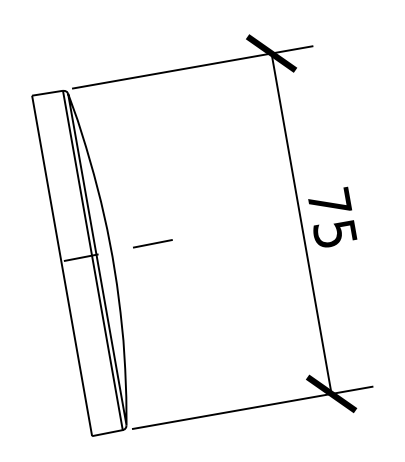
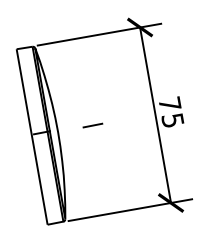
line: (152, 243) -> (92, 125), moved

